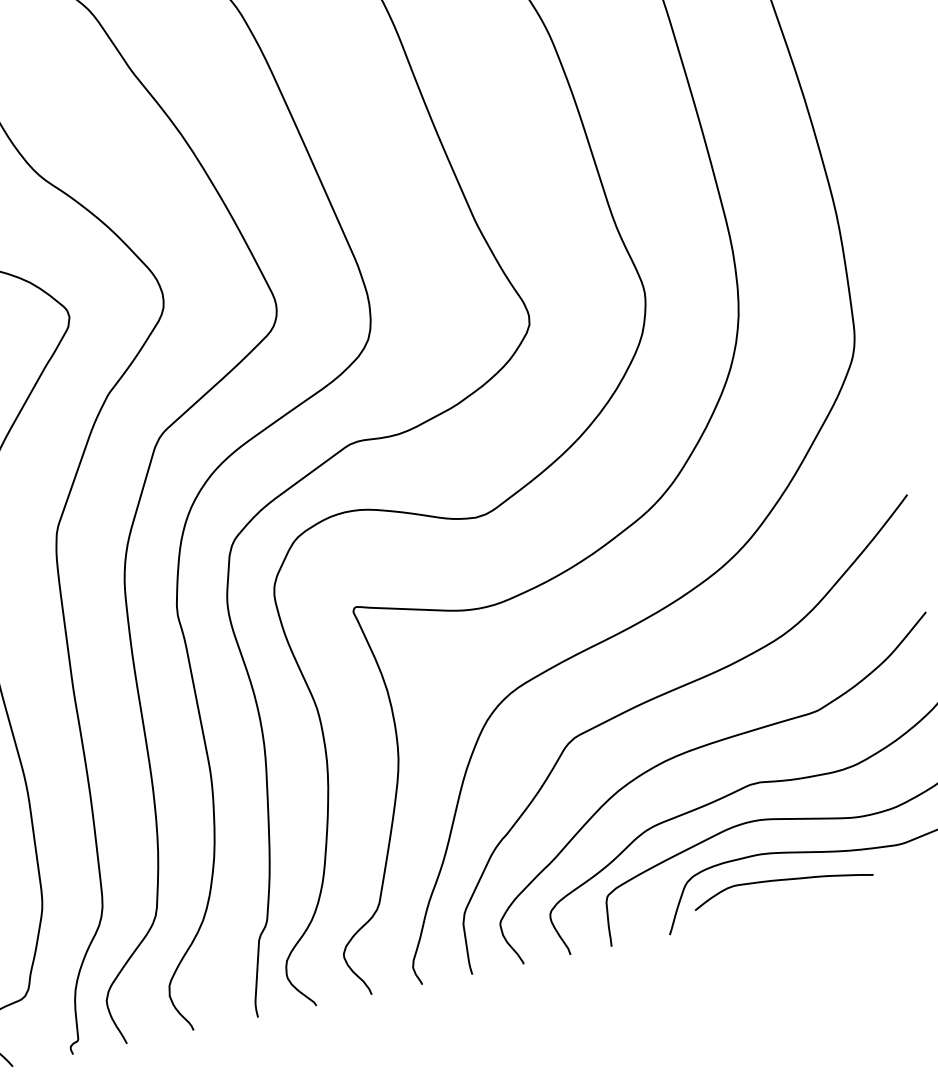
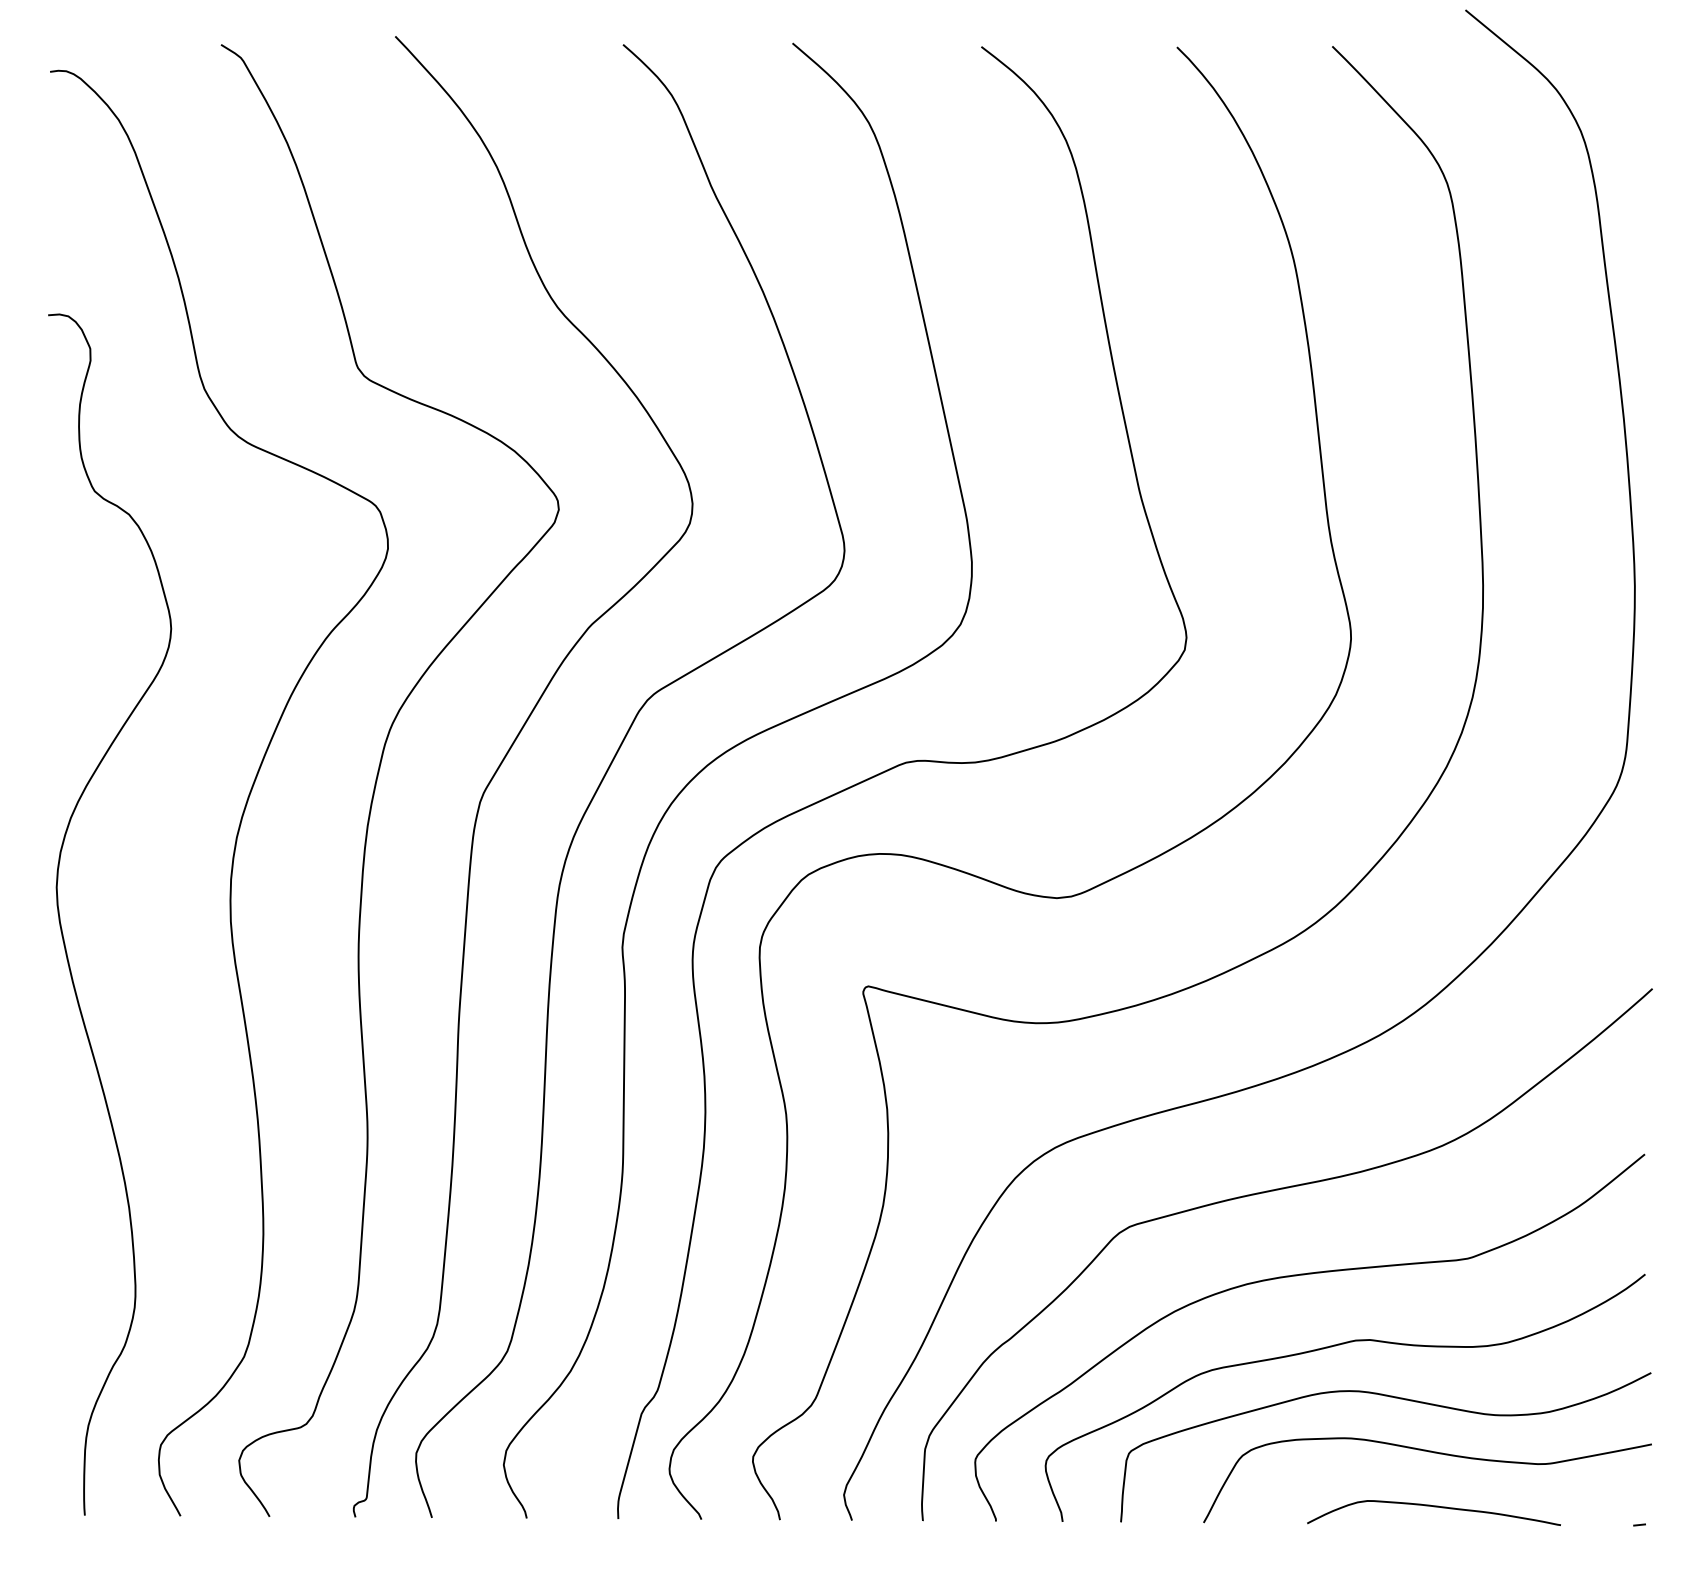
curve: (781, 880) -> (1433, 1507), moved

